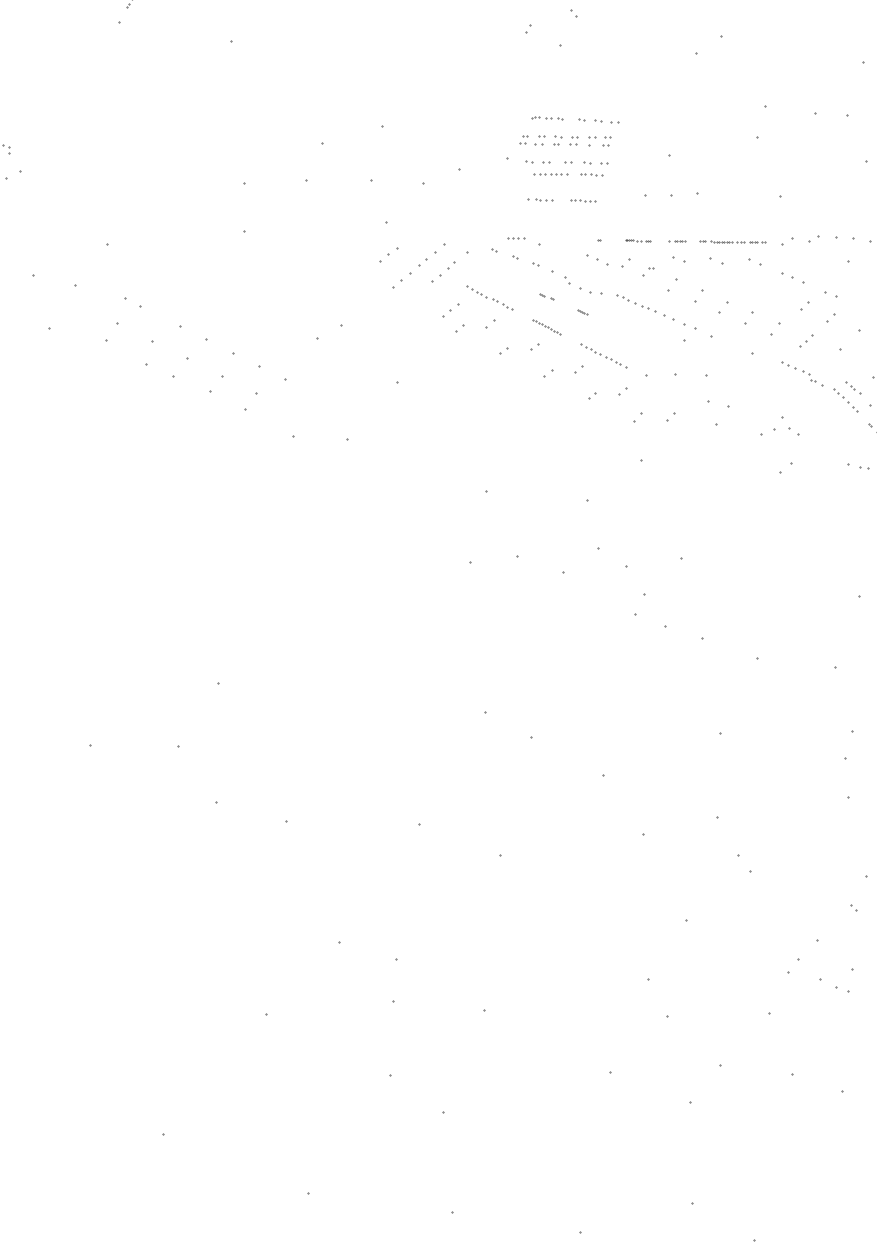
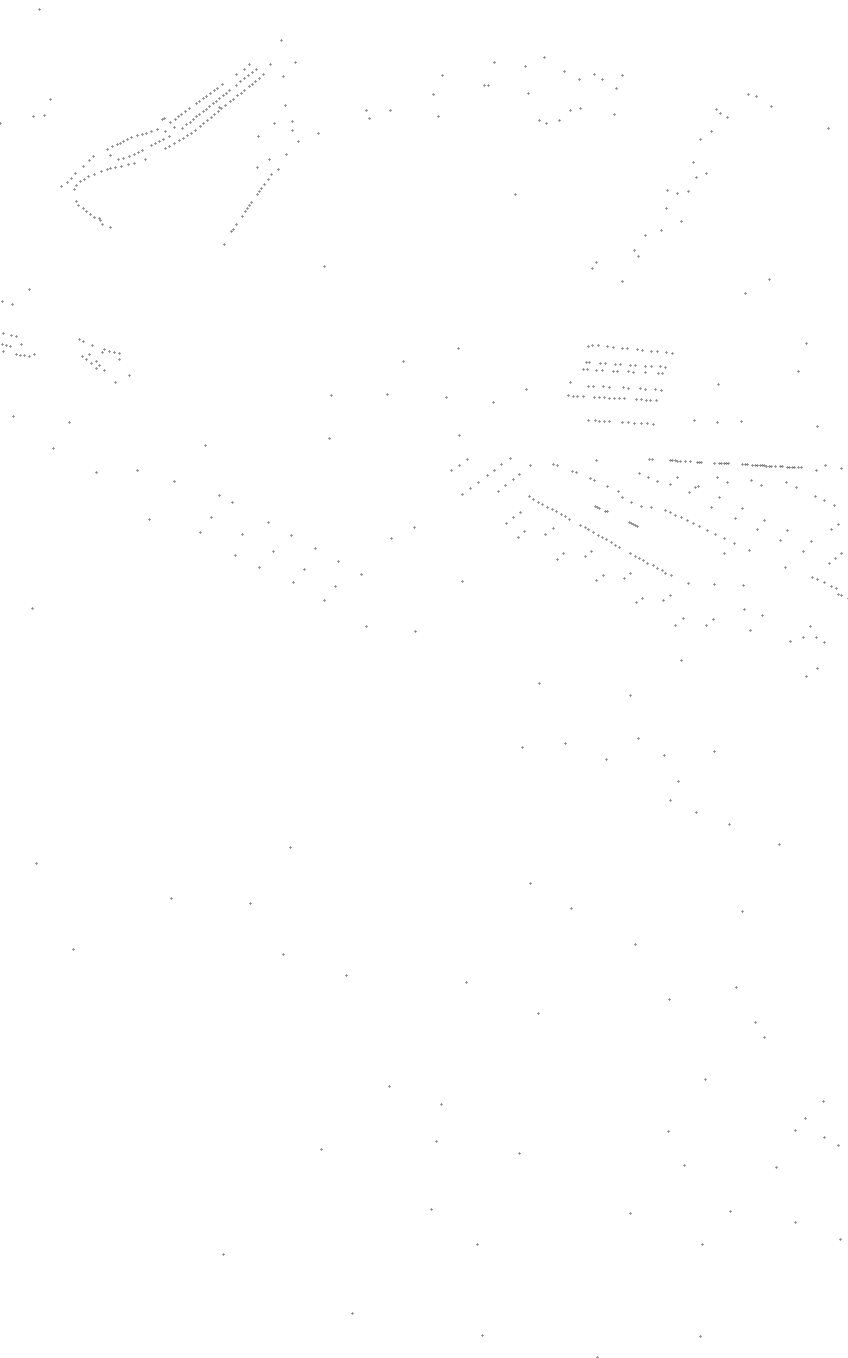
part: (546, 117) -> (607, 346), size x1.43
part: (582, 201) -> (637, 423), size x1.43
part: (516, 238) -> (575, 395), moved
part: (637, 240) -> (685, 461), size x1.43
part: (546, 327) -> (599, 536), size x1.67

